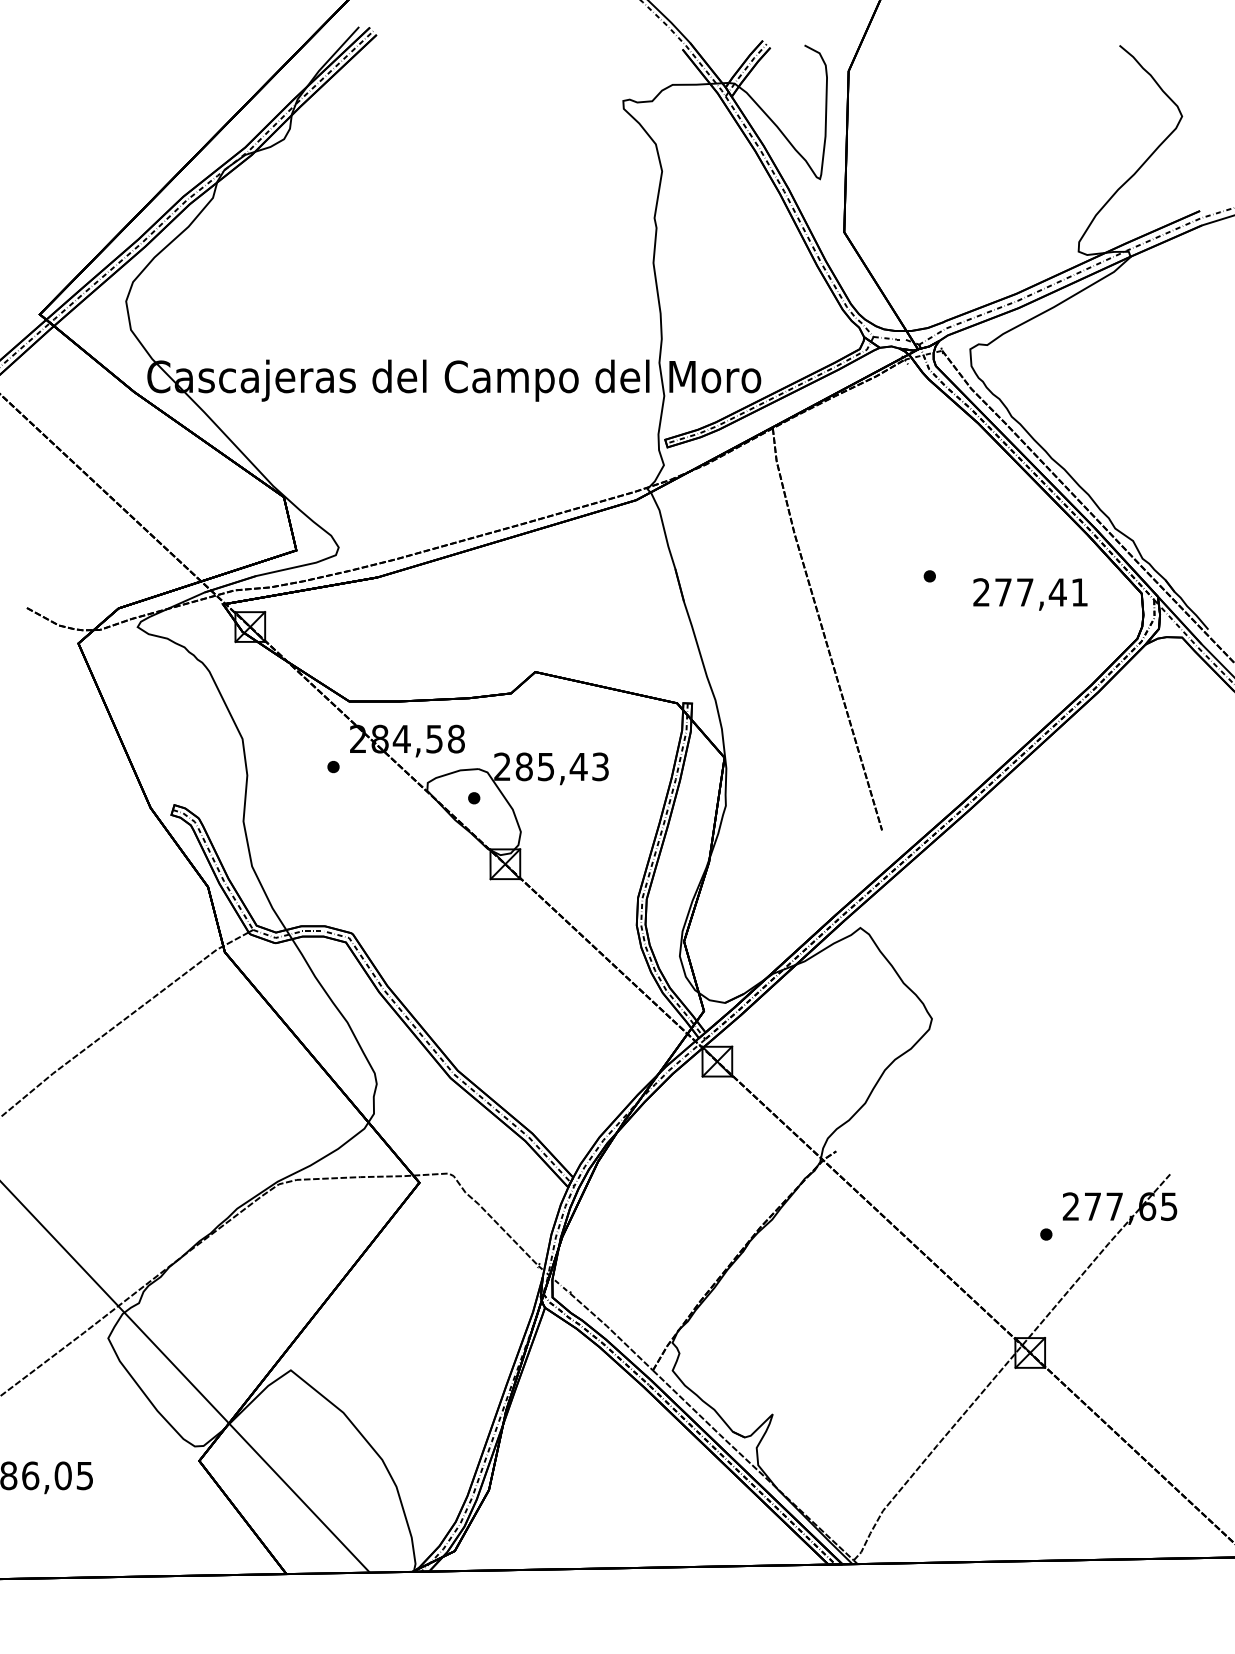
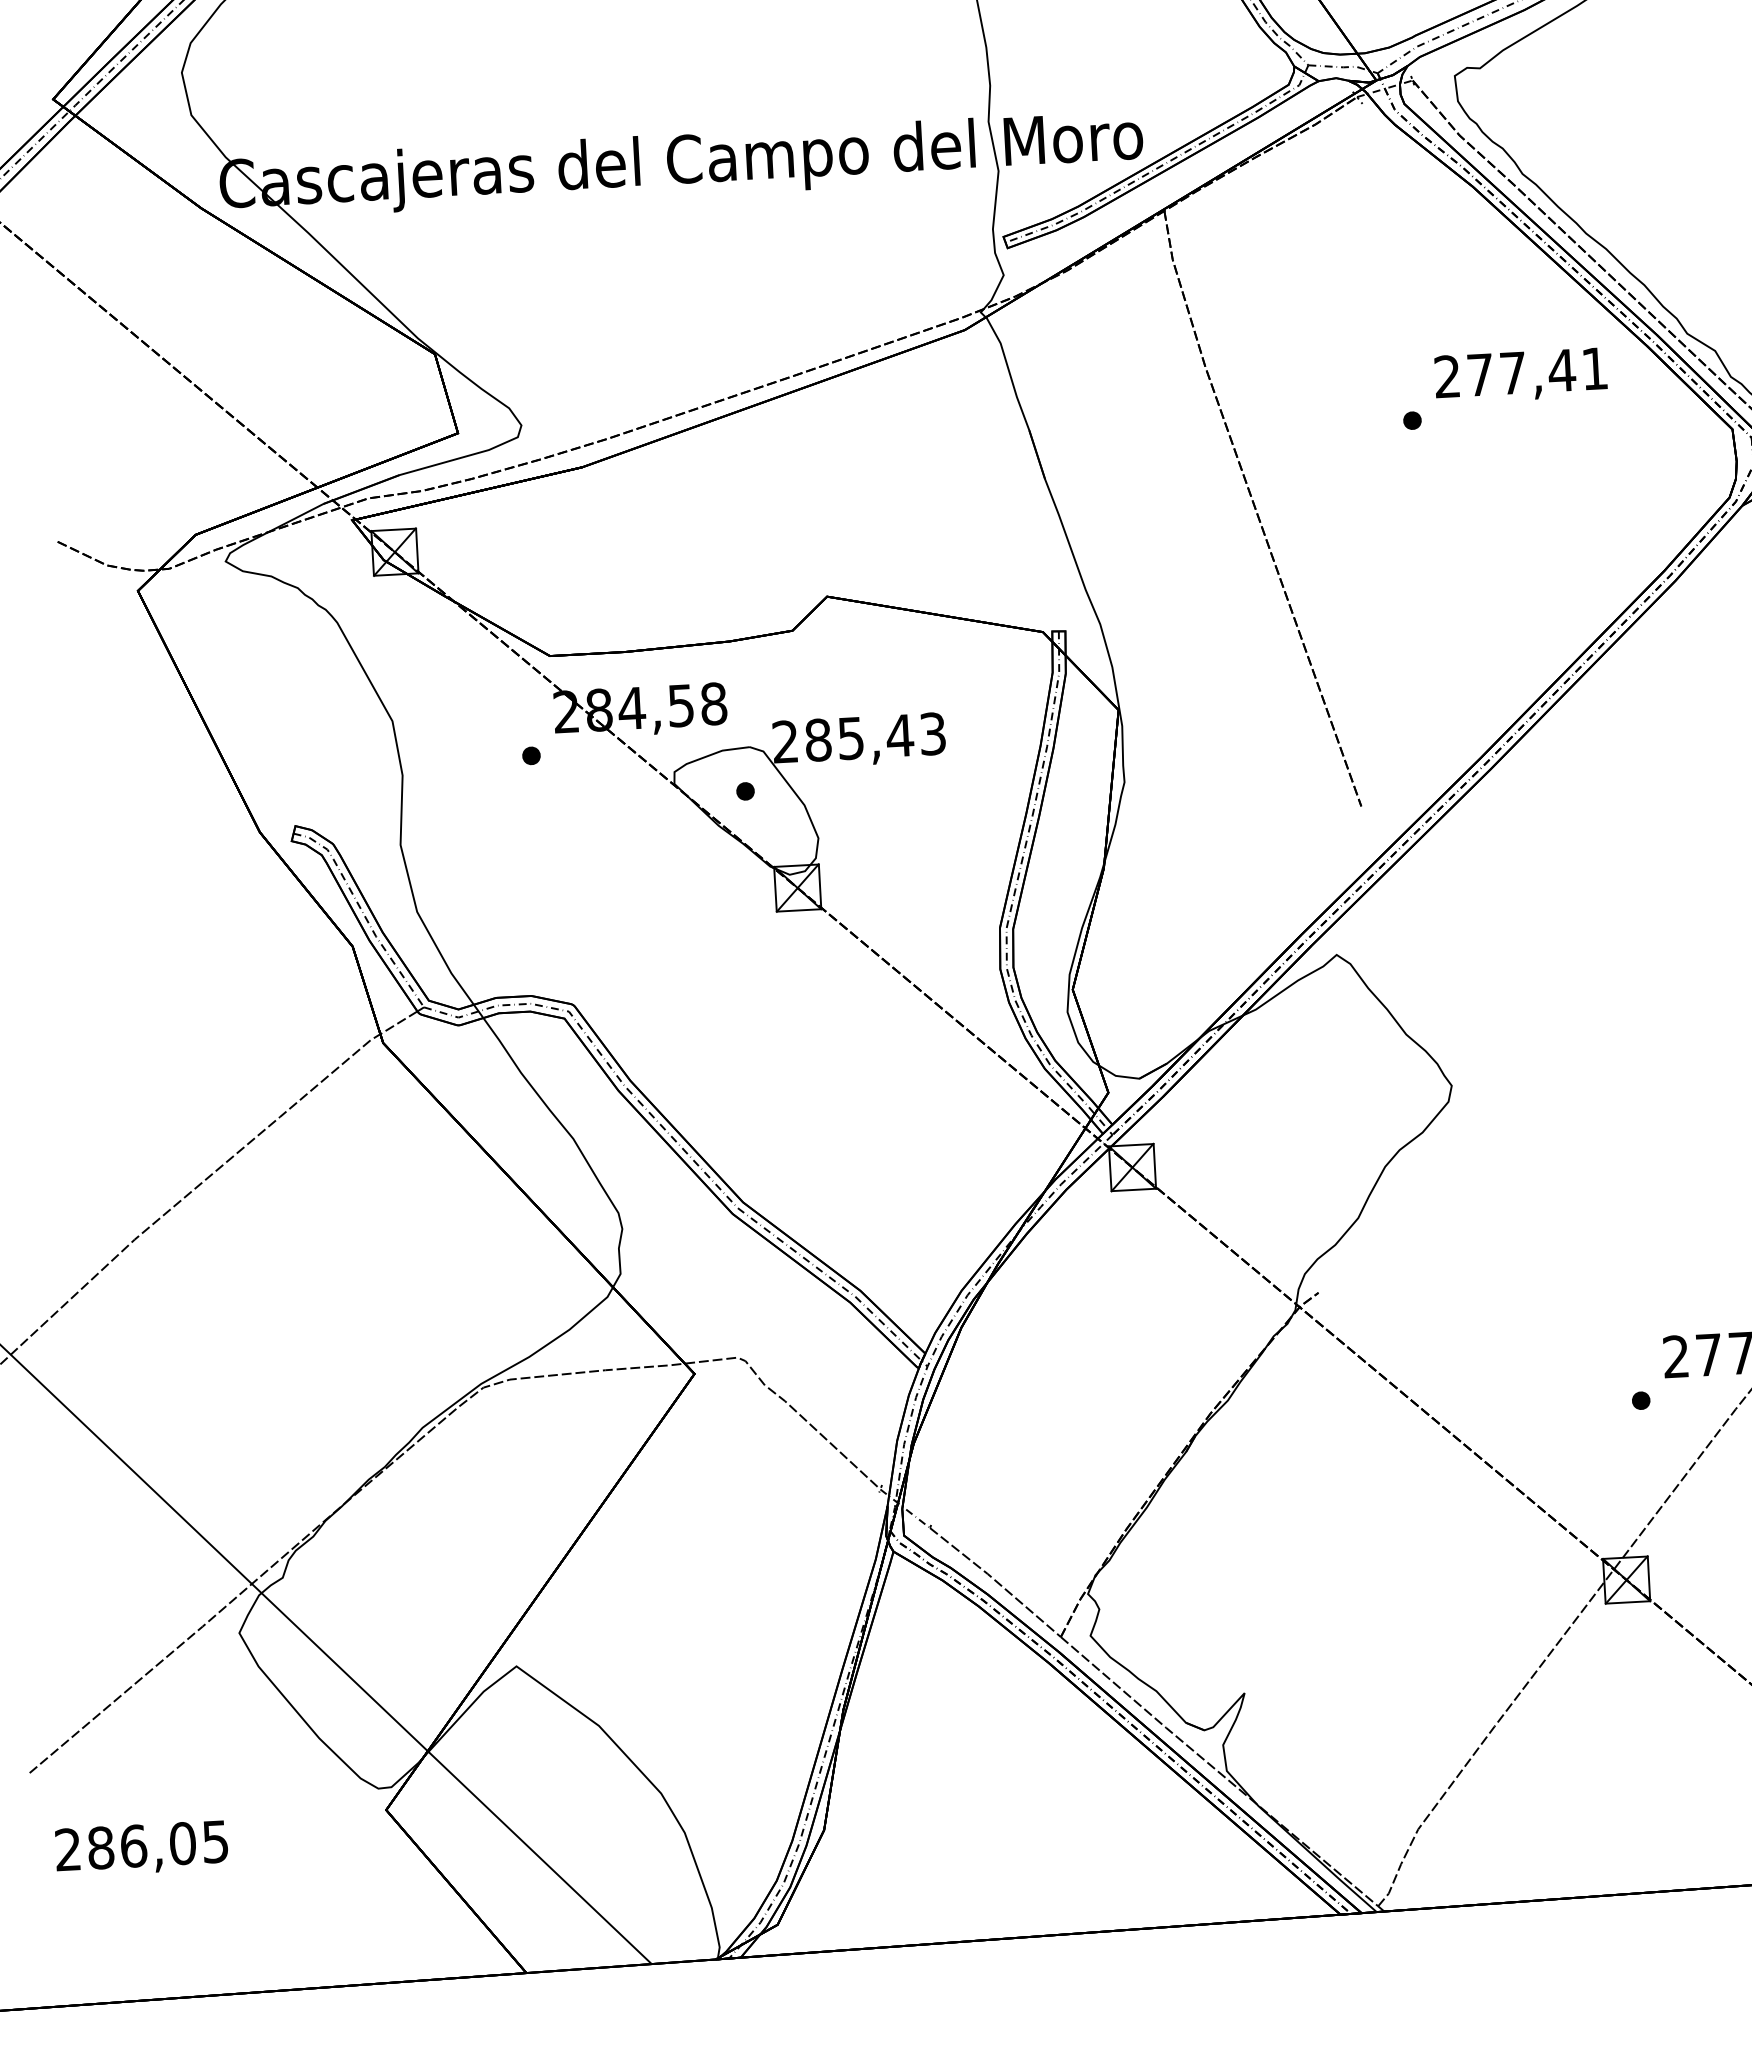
text: (1030, 594) -> (1521, 375), moved

